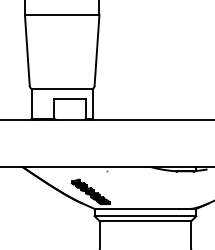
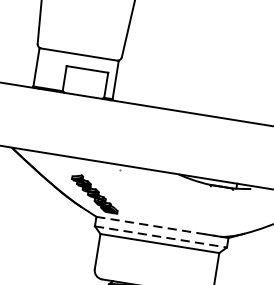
line: (136, 208) -> (150, 224), solid -> dashed
line: (145, 216) -> (160, 237), solid -> dashed

